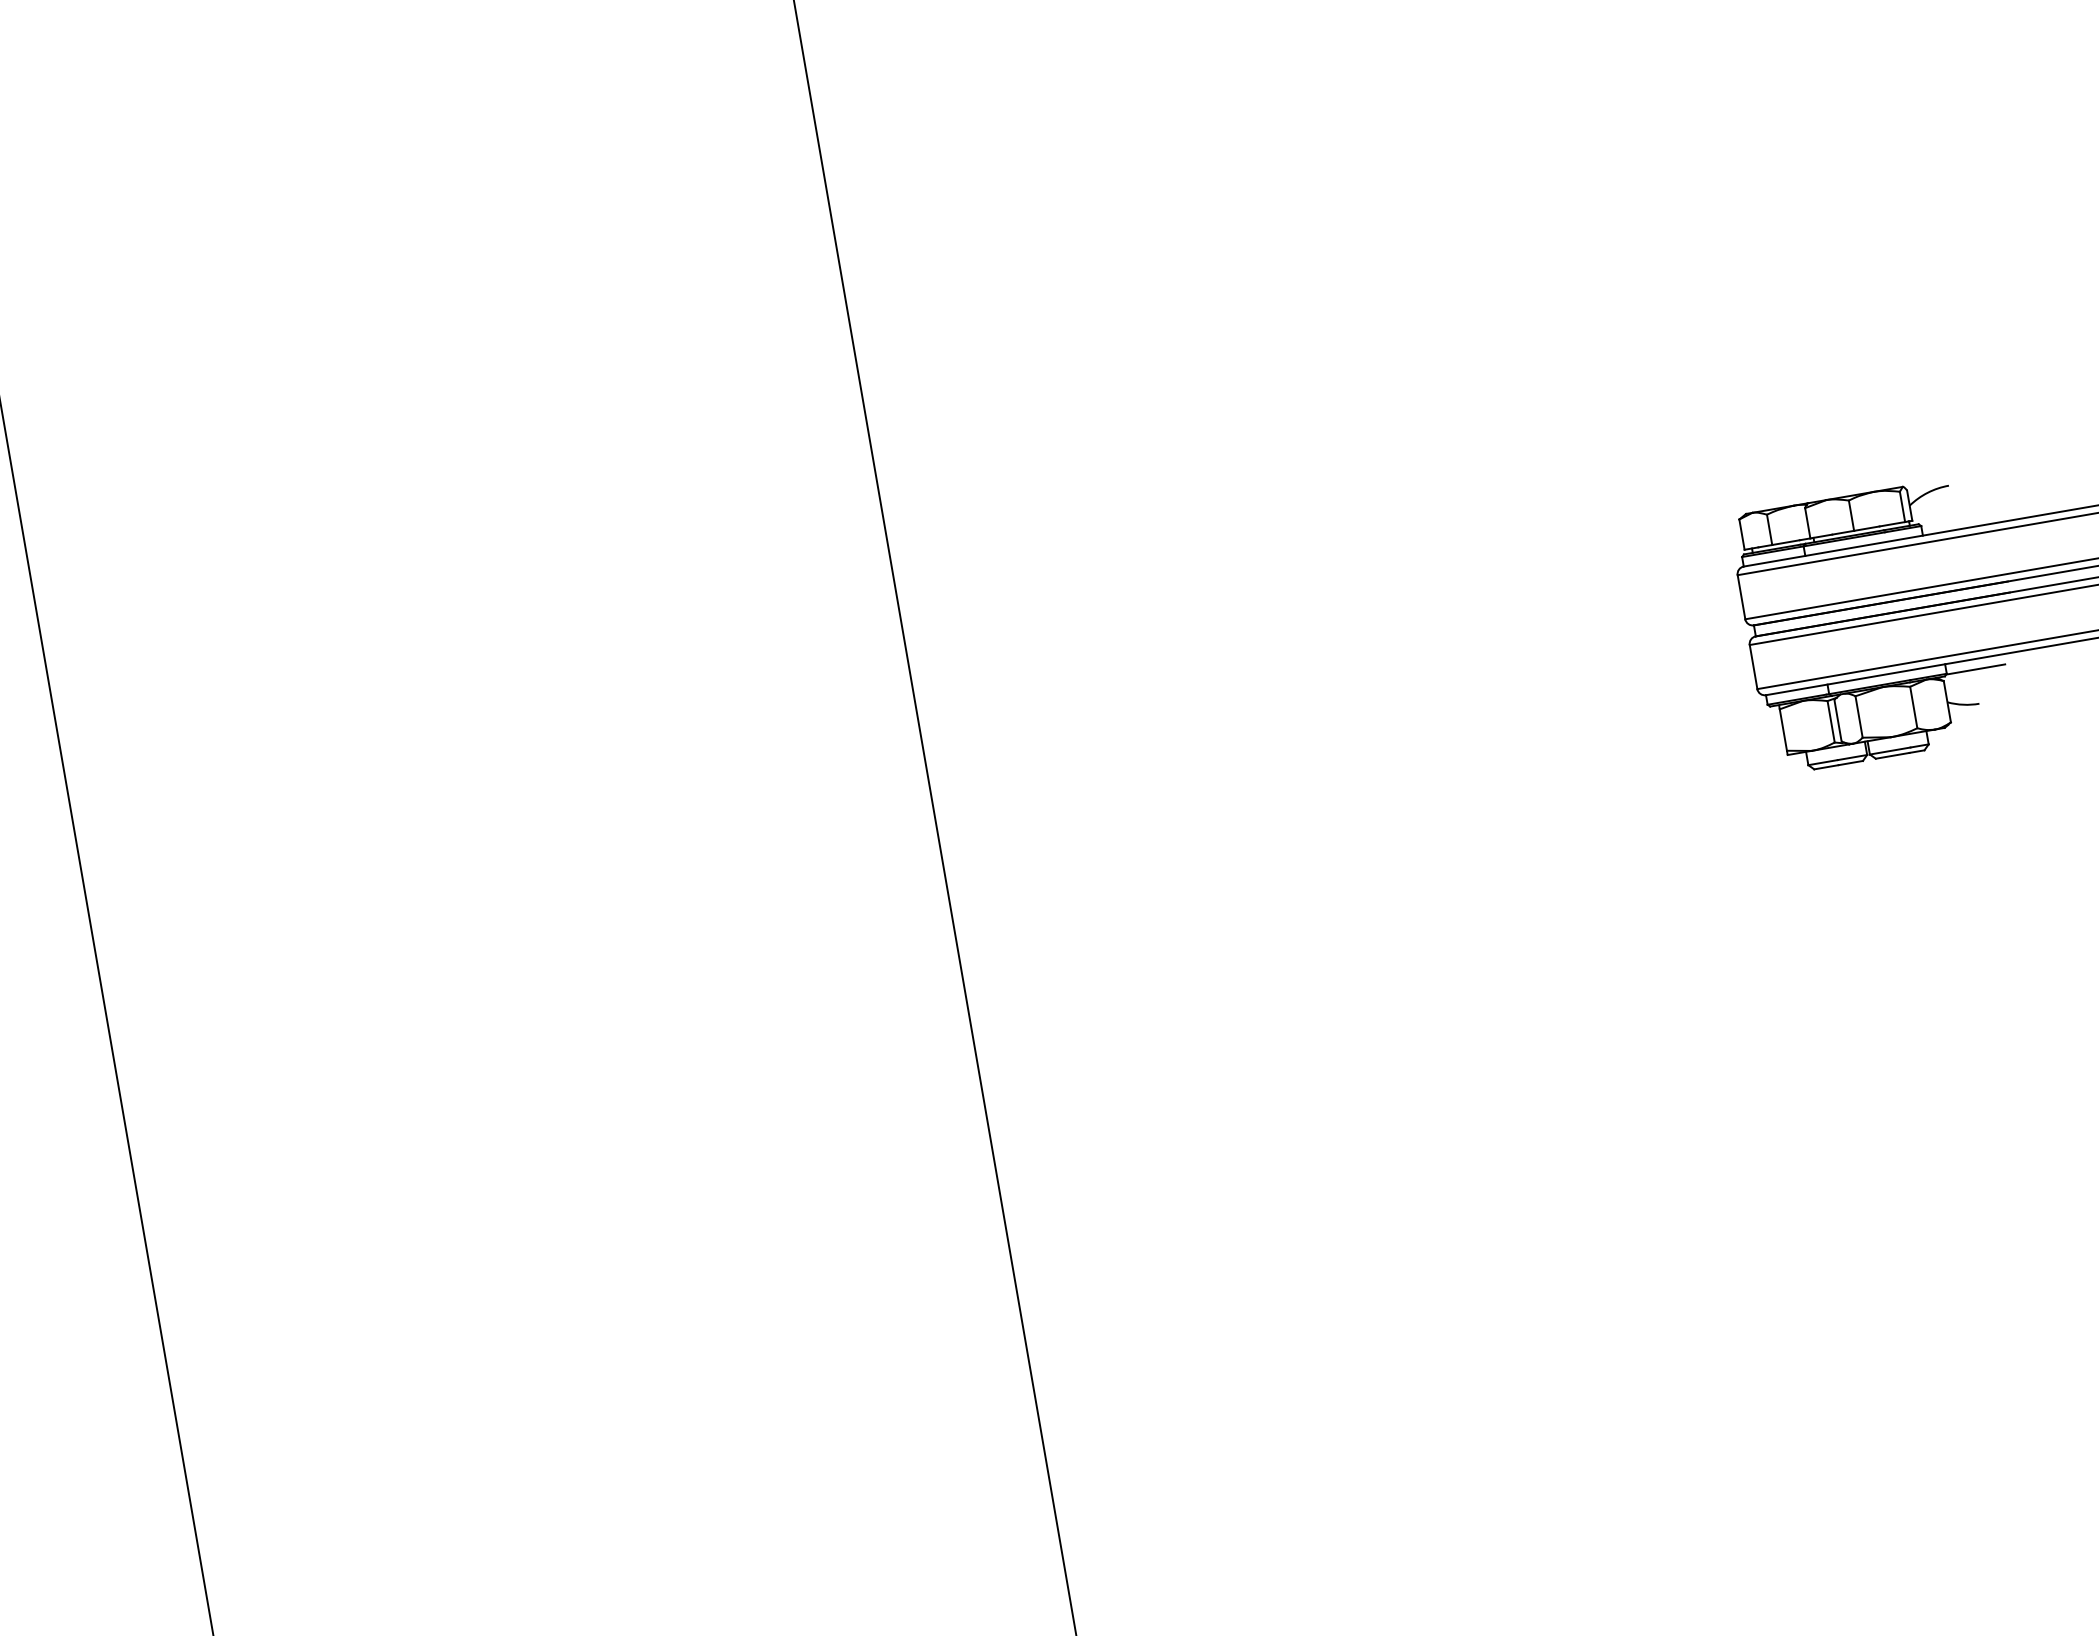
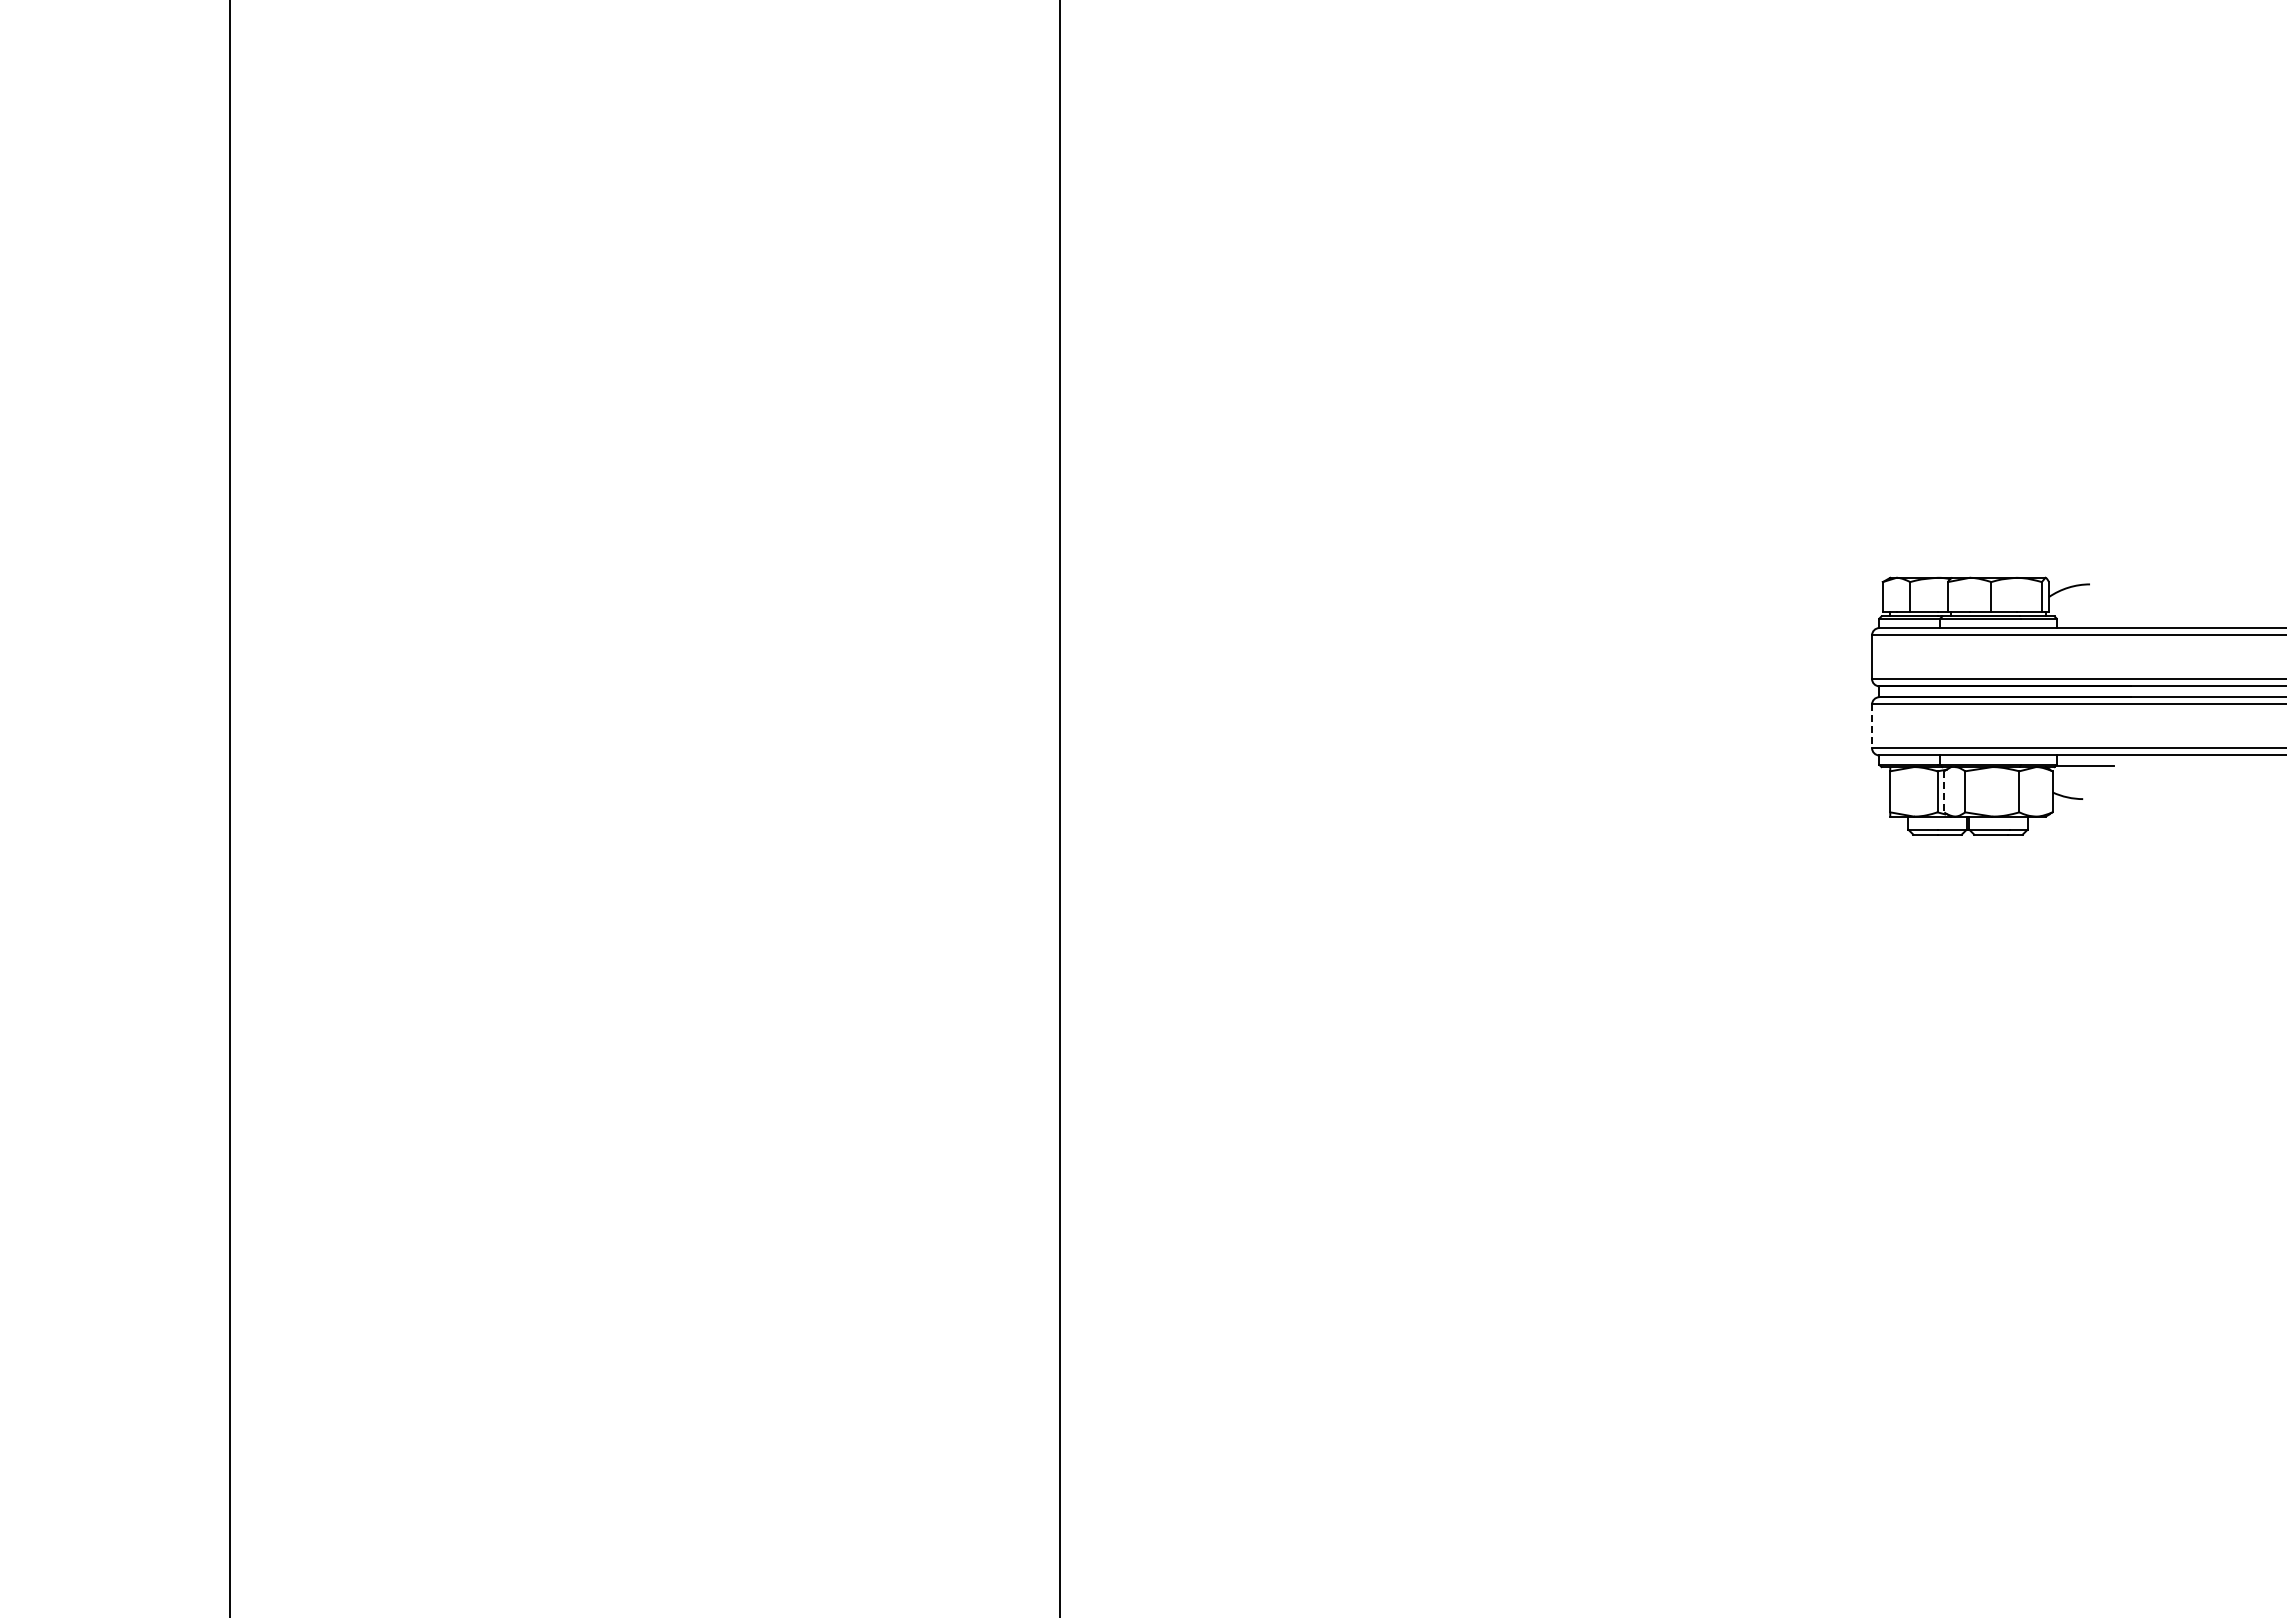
line: (1754, 667) -> (1872, 726), solid -> dashed
line: (1838, 720) -> (1944, 791), solid -> dashed

